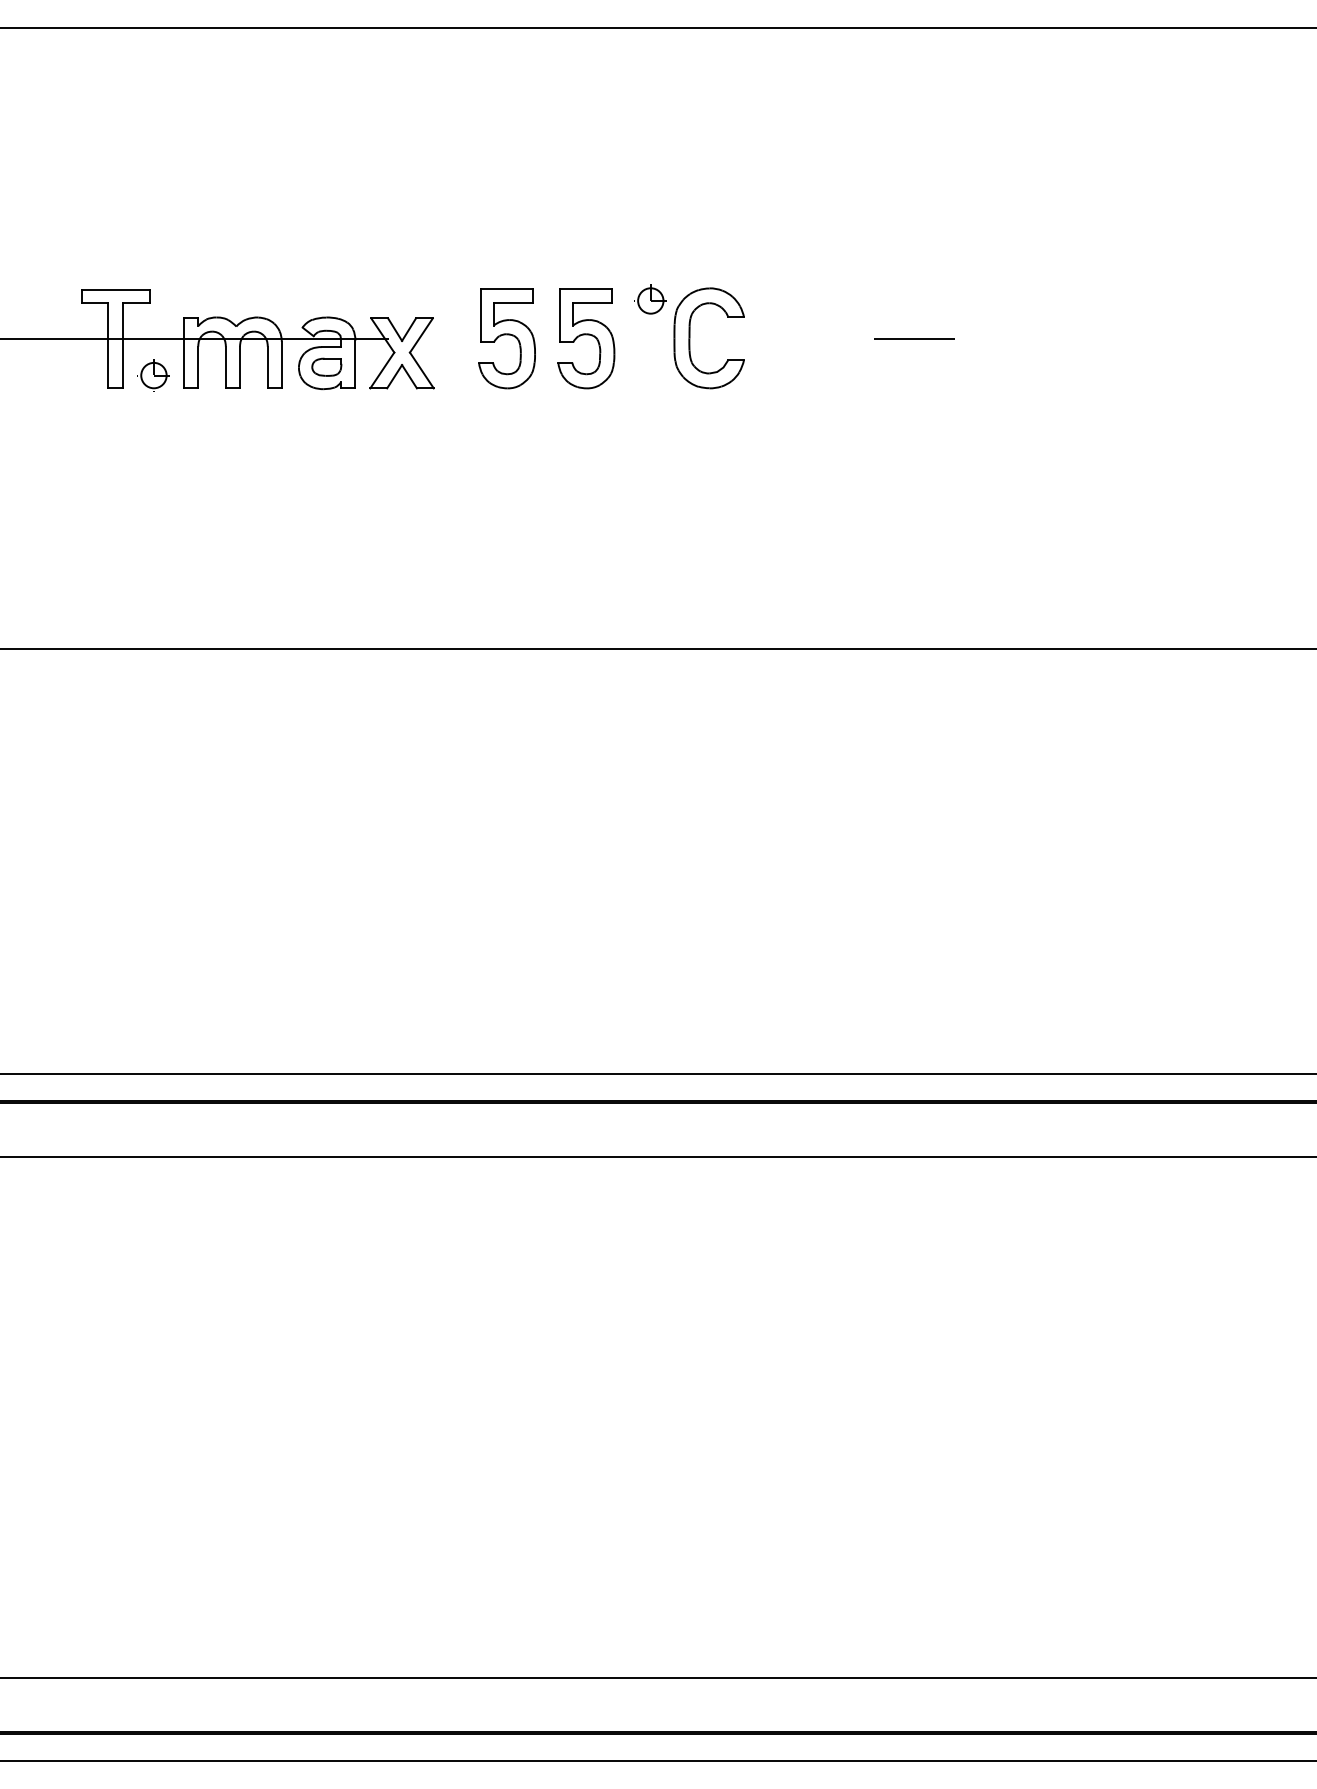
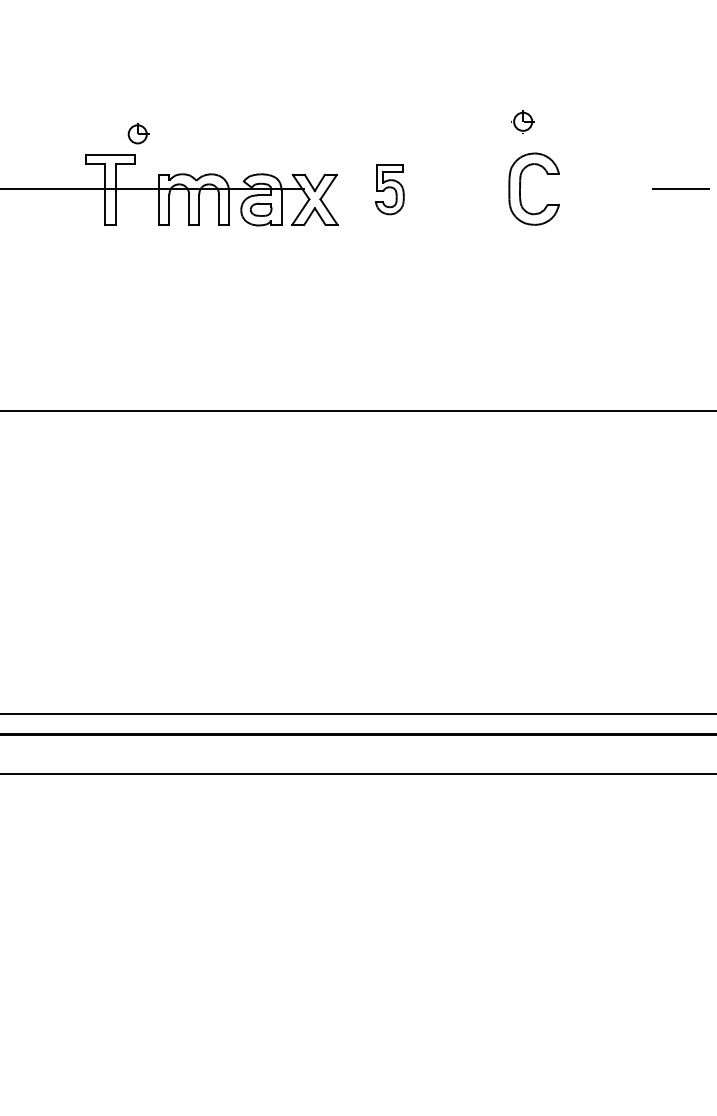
part: (650, 299) -> (522, 120), moved
part: (506, 338) -> (389, 189), size x0.7
part: (586, 338) -> (446, 189), removed
part: (153, 375) -> (137, 134), moved

